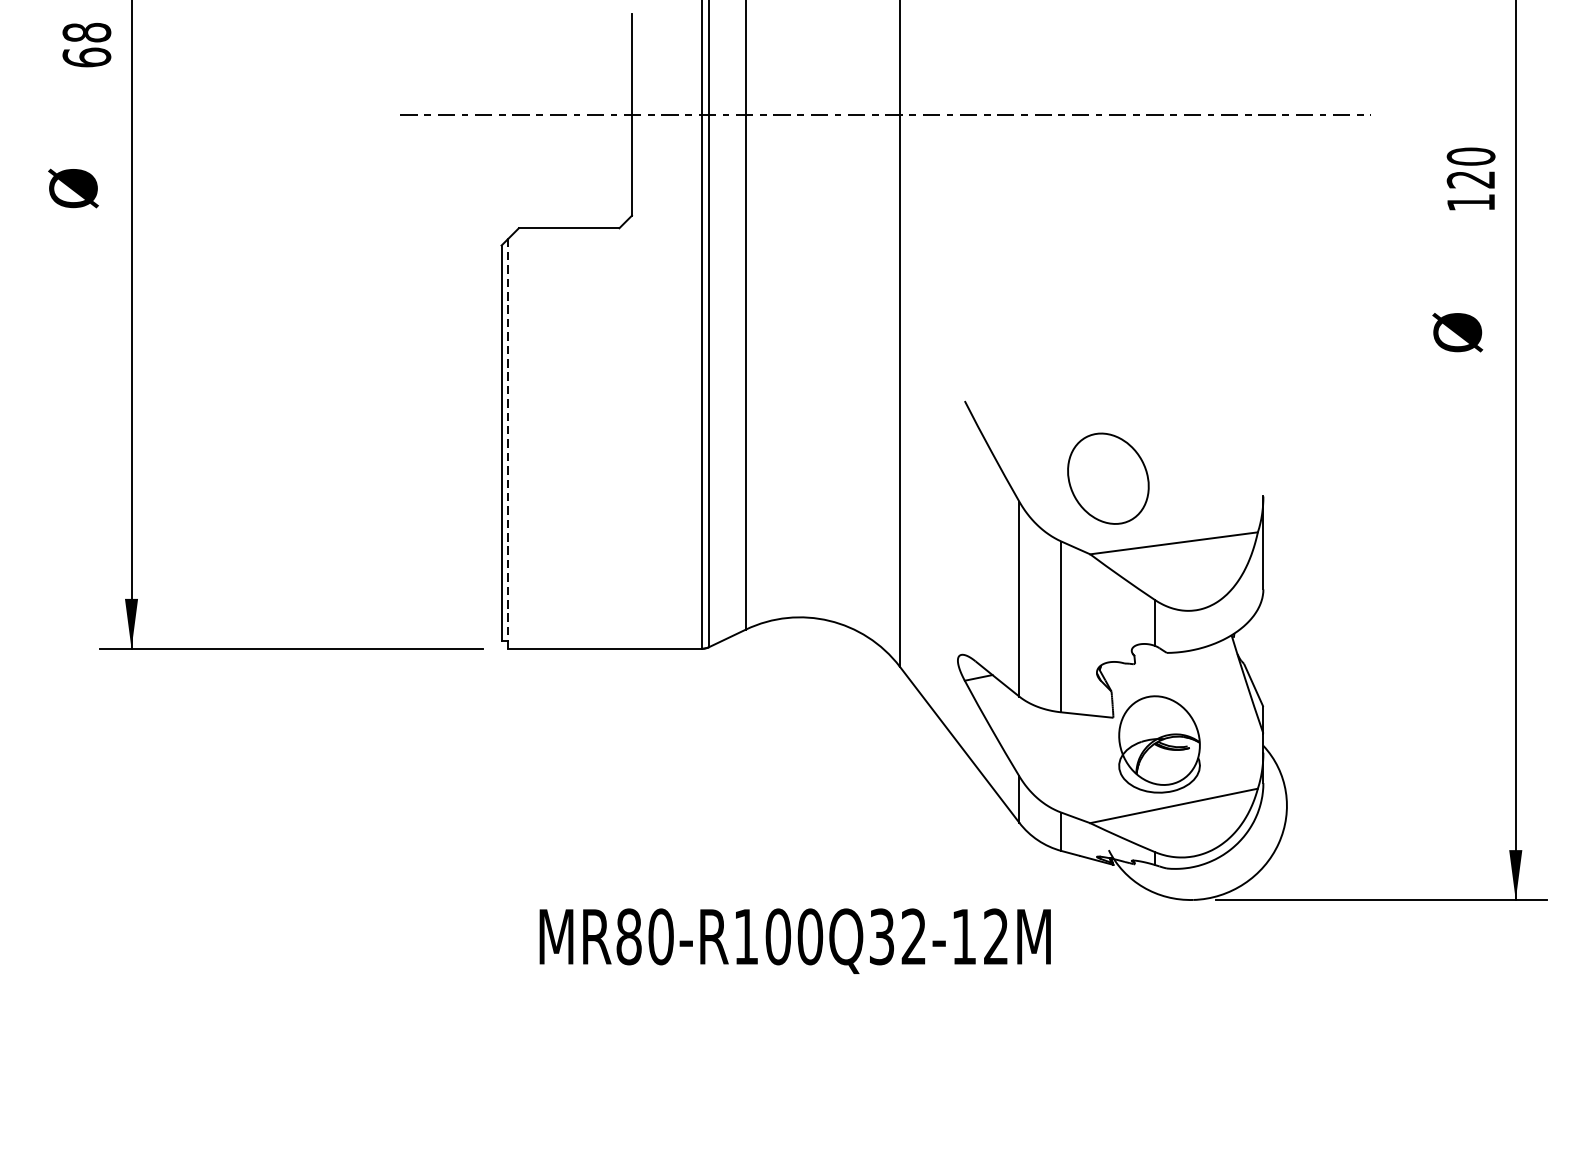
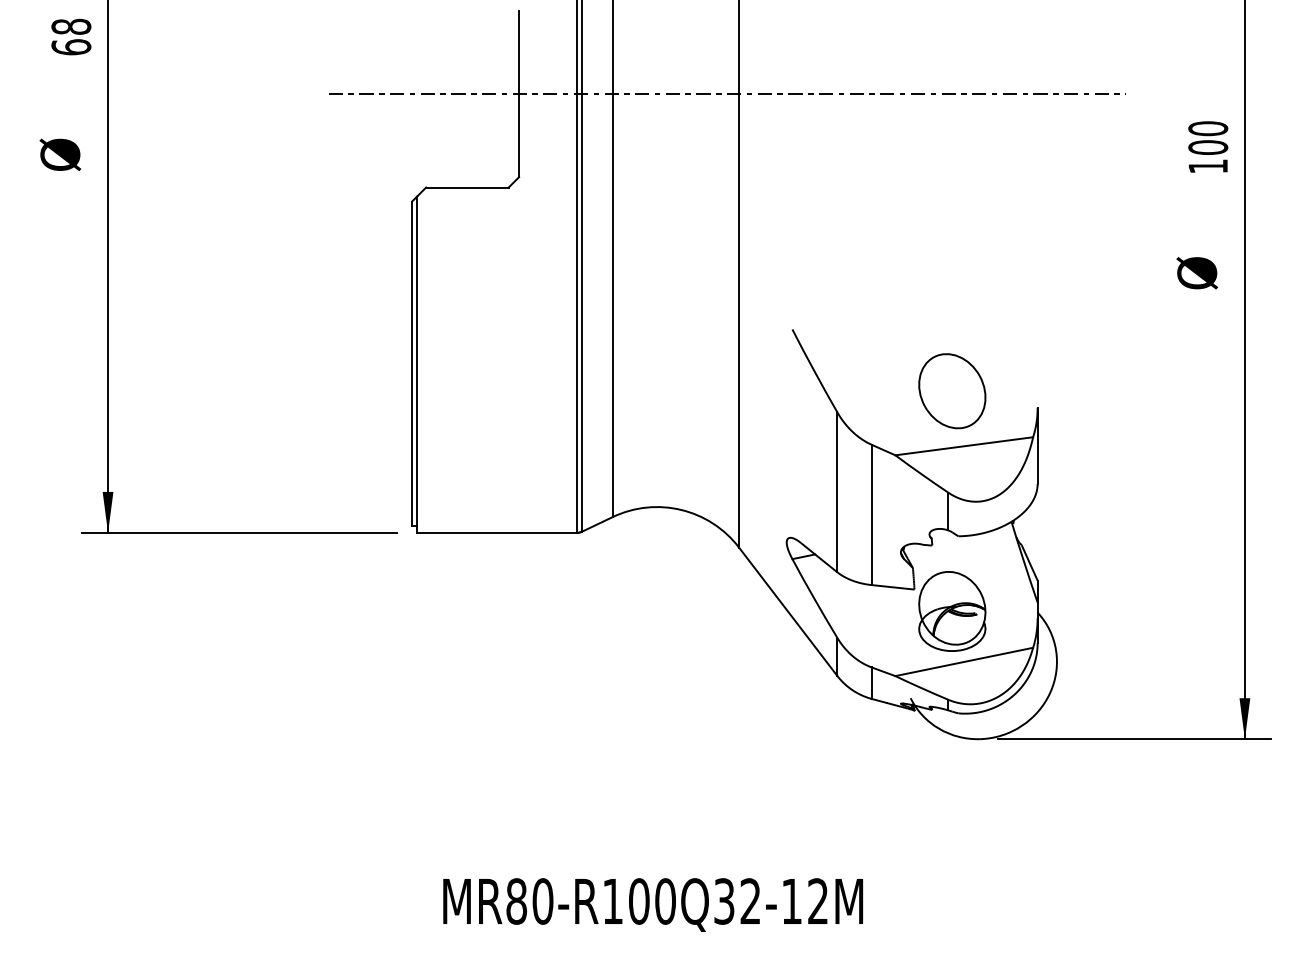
text: (1471, 179) -> (1208, 147), 120 -> 100
line: (508, 443) -> (417, 364), dashed -> solid
part: (1108, 479) -> (952, 391), moved
text: (795, 940) -> (653, 904), moved

